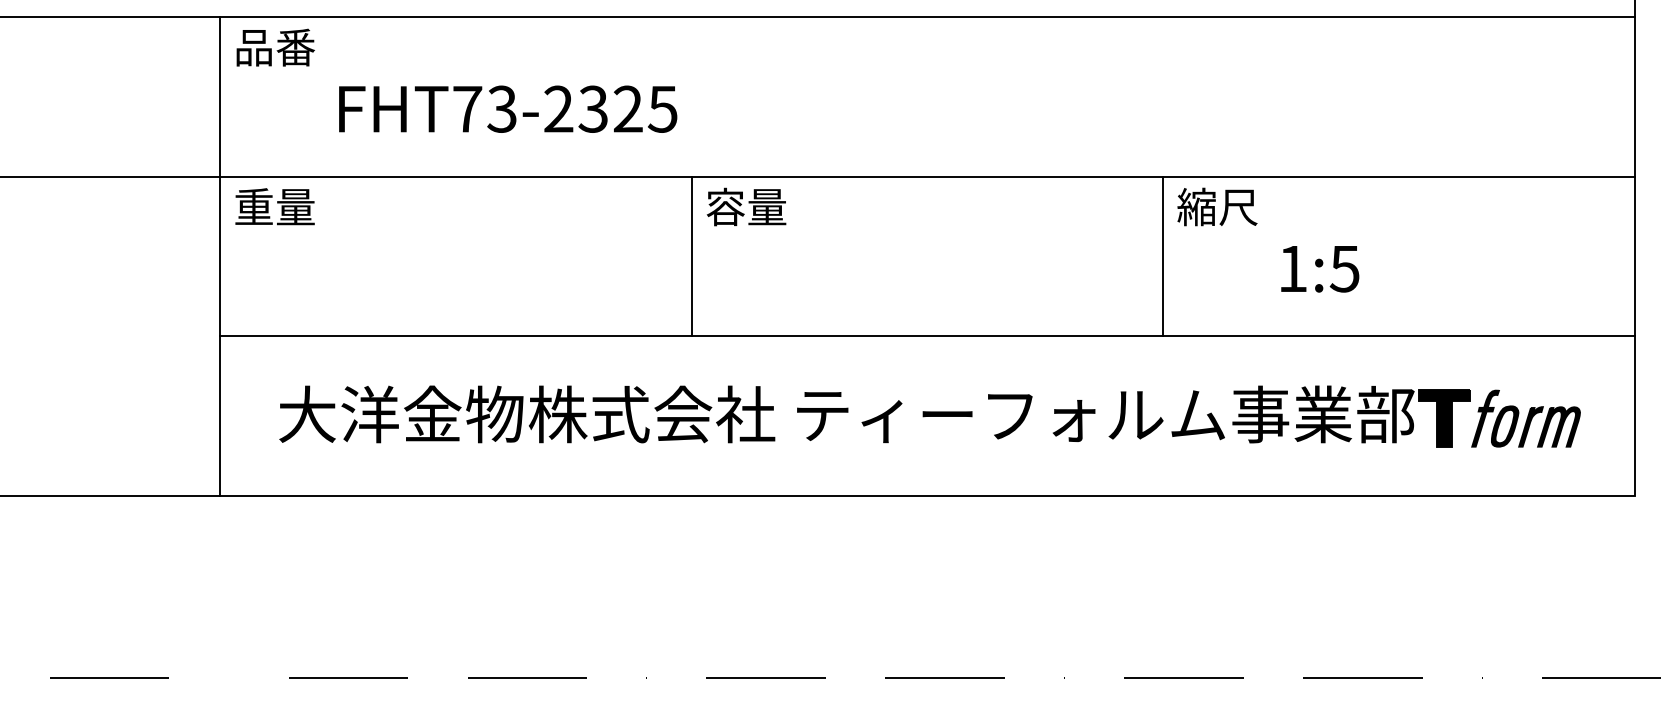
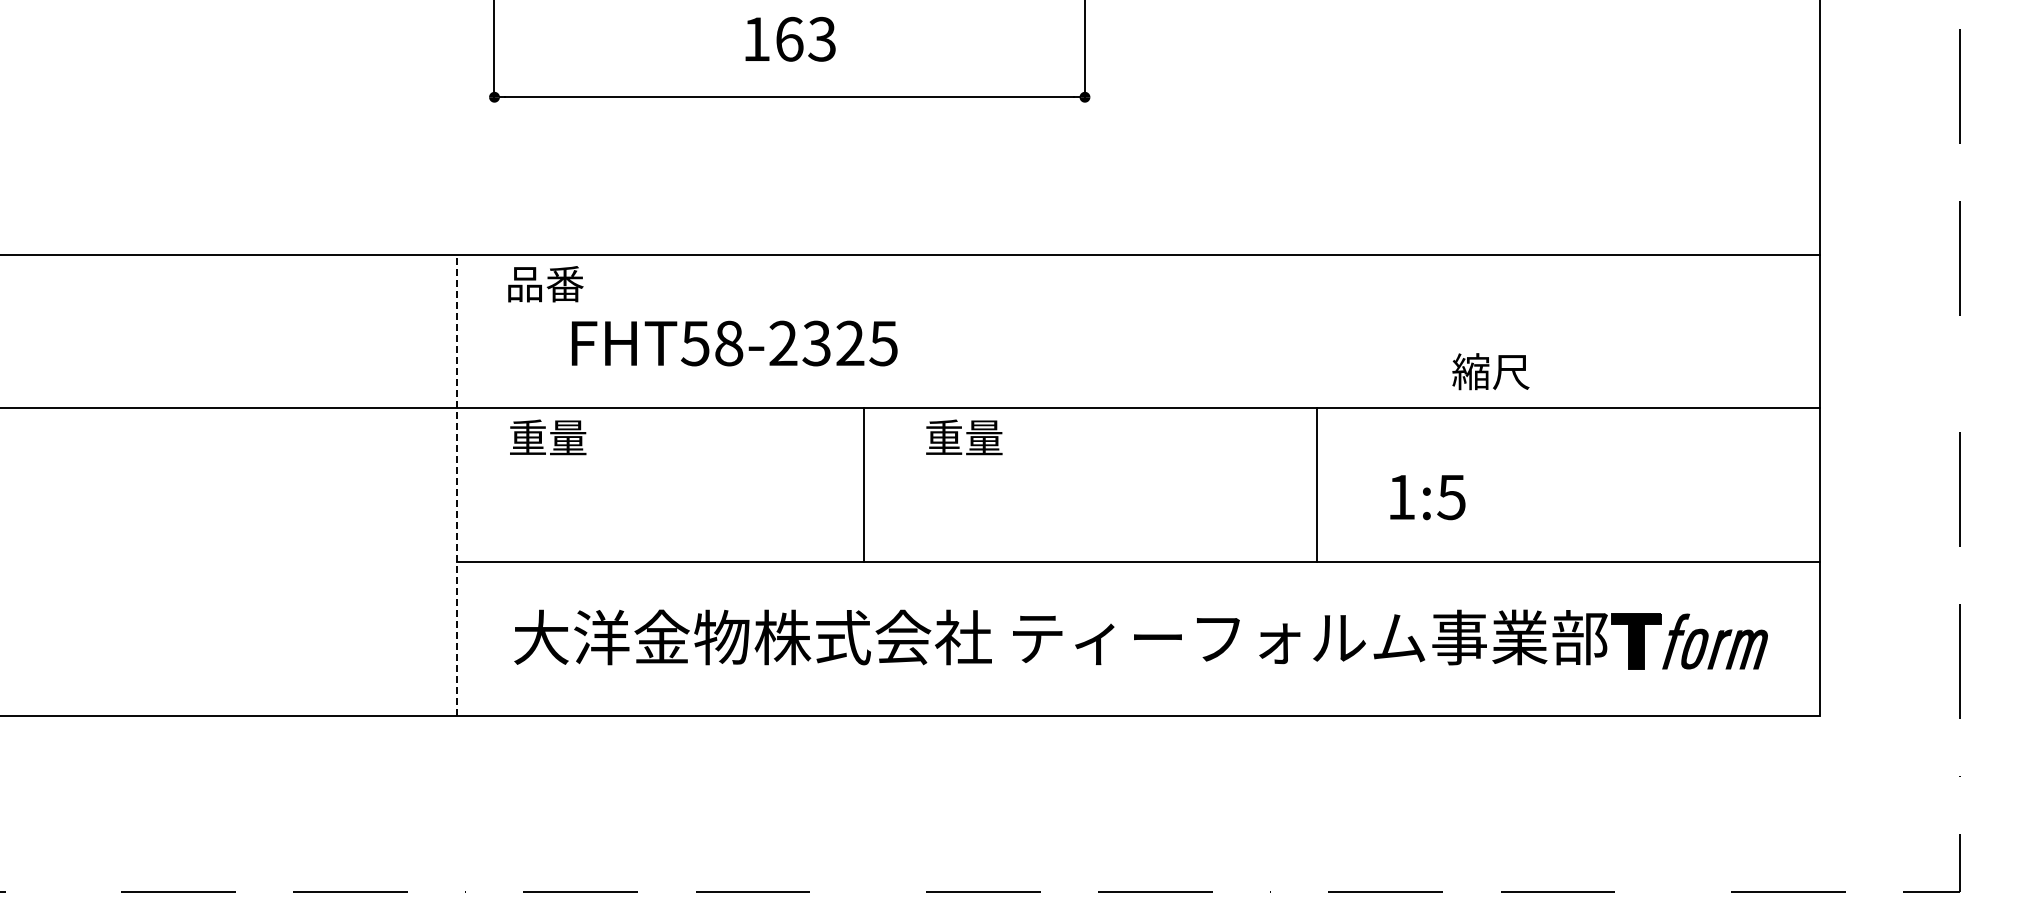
text: (275, 47) -> (545, 284), moved
text: (485, 109) -> (712, 343), FHT73-2325 -> FHT58-2325
text: (275, 206) -> (548, 437), moved
text: (725, 206) -> (944, 437), 容量 -> 重量
text: (1217, 206) -> (1490, 371), moved
line: (220, 256) -> (457, 485), solid -> dashed
line: (691, 256) -> (864, 485), moved
line: (1163, 256) -> (1317, 485), moved
text: (1319, 269) -> (1427, 497), moved

